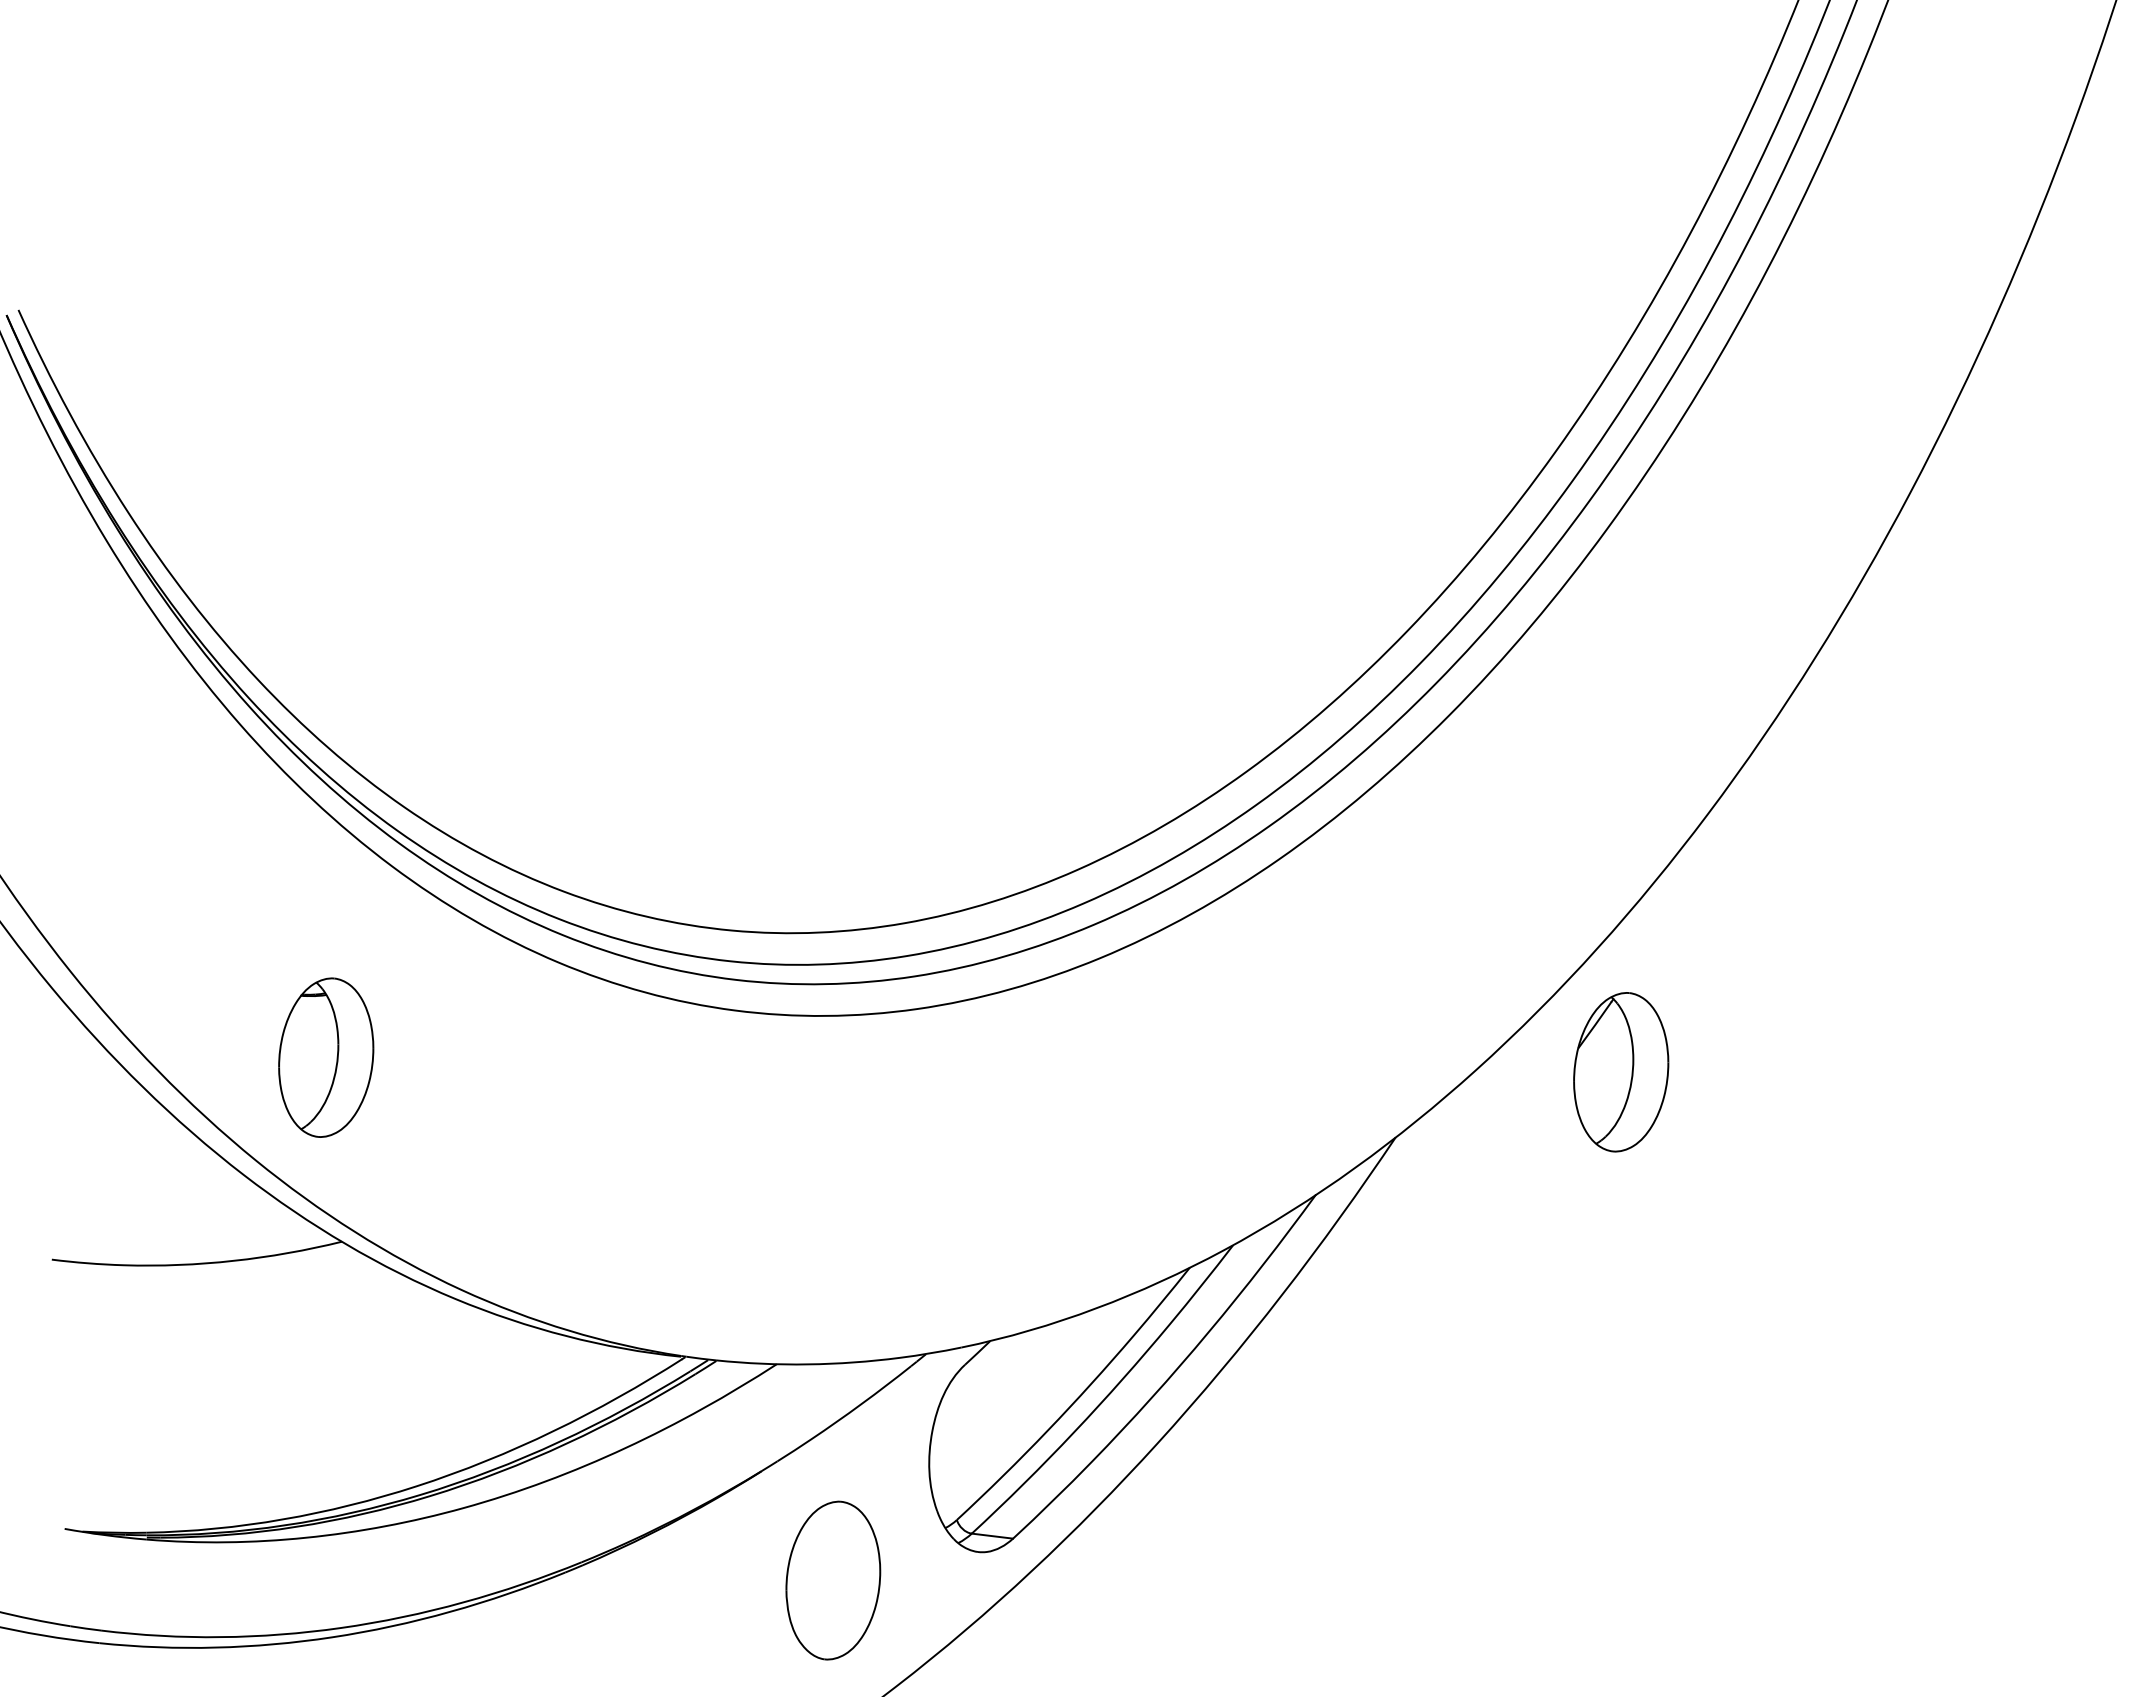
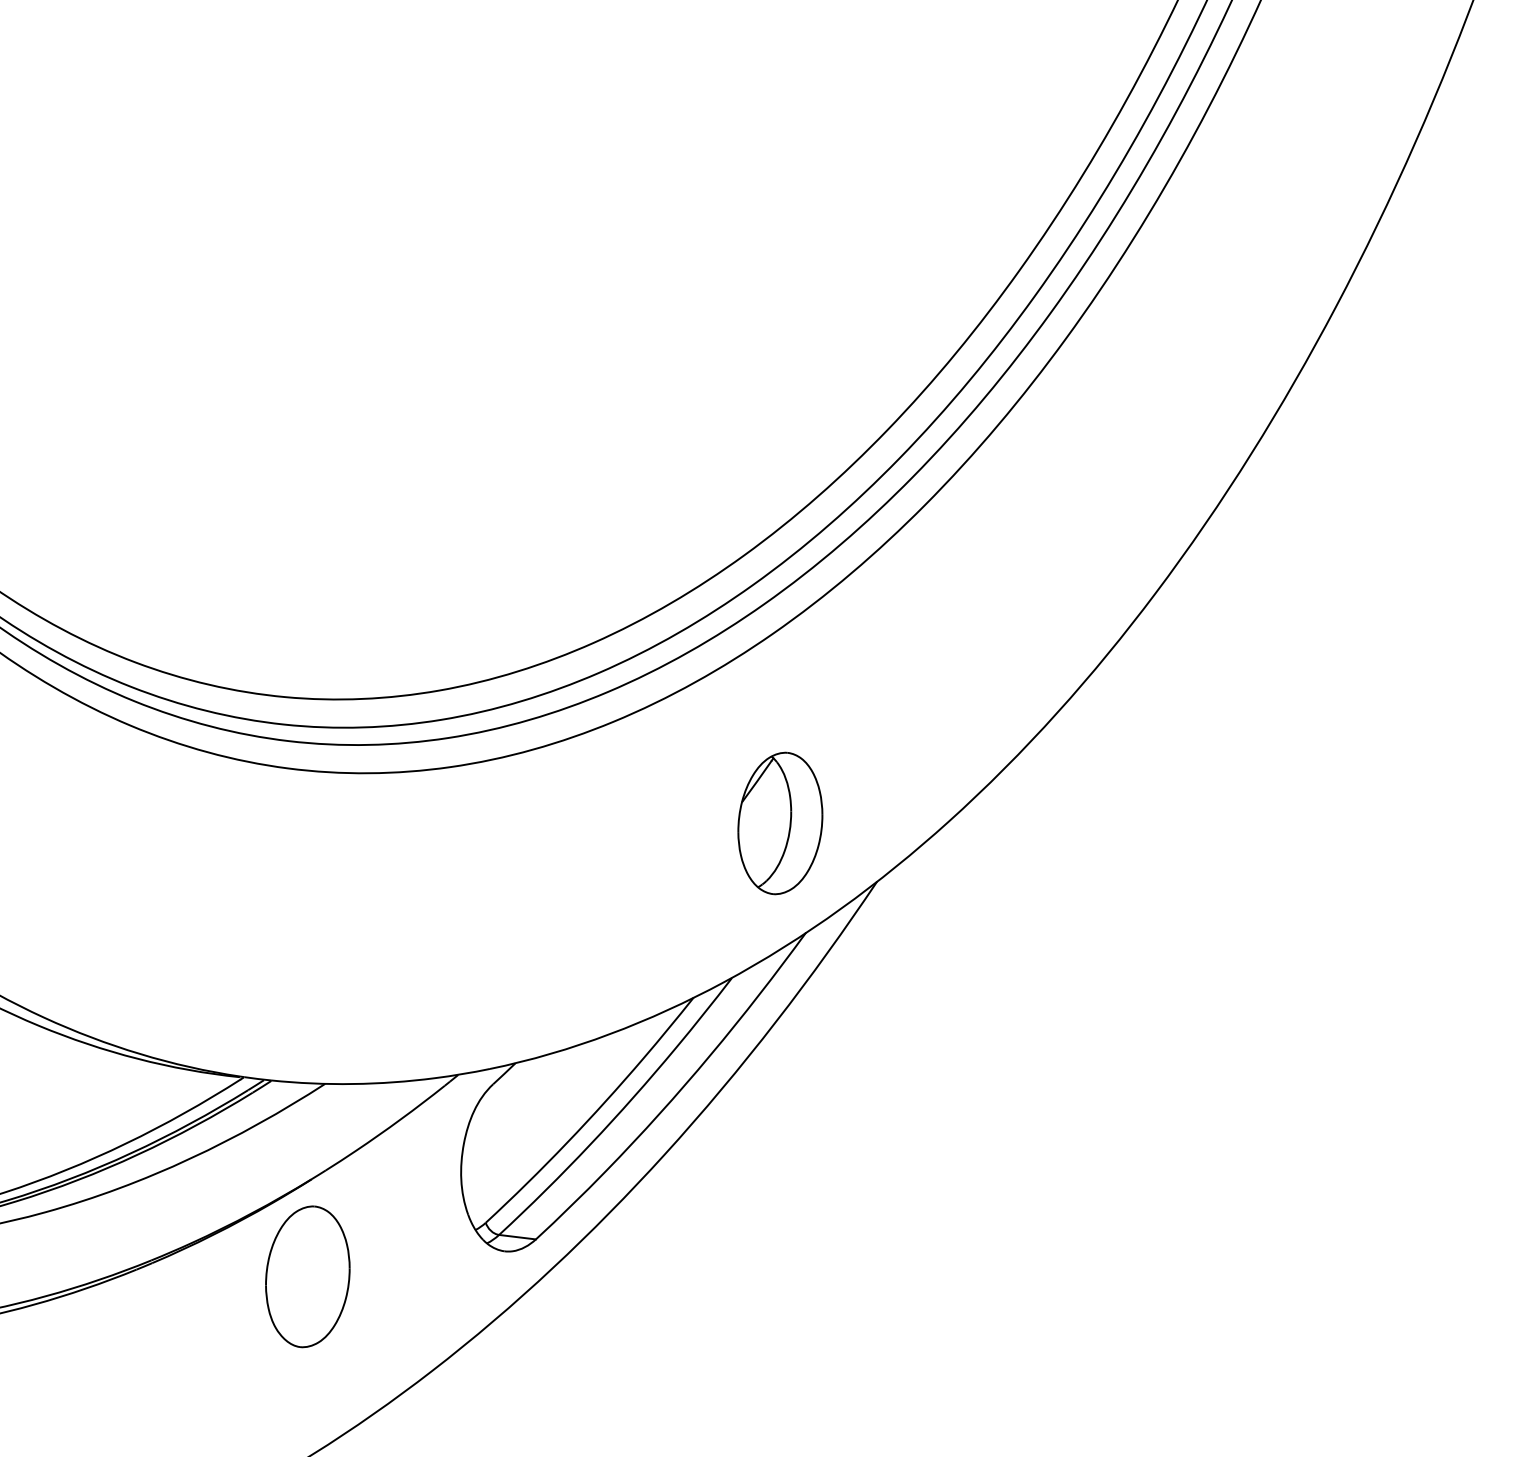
part: (1621, 1072) -> (780, 823), moved
part: (833, 1580) -> (307, 1276), moved

